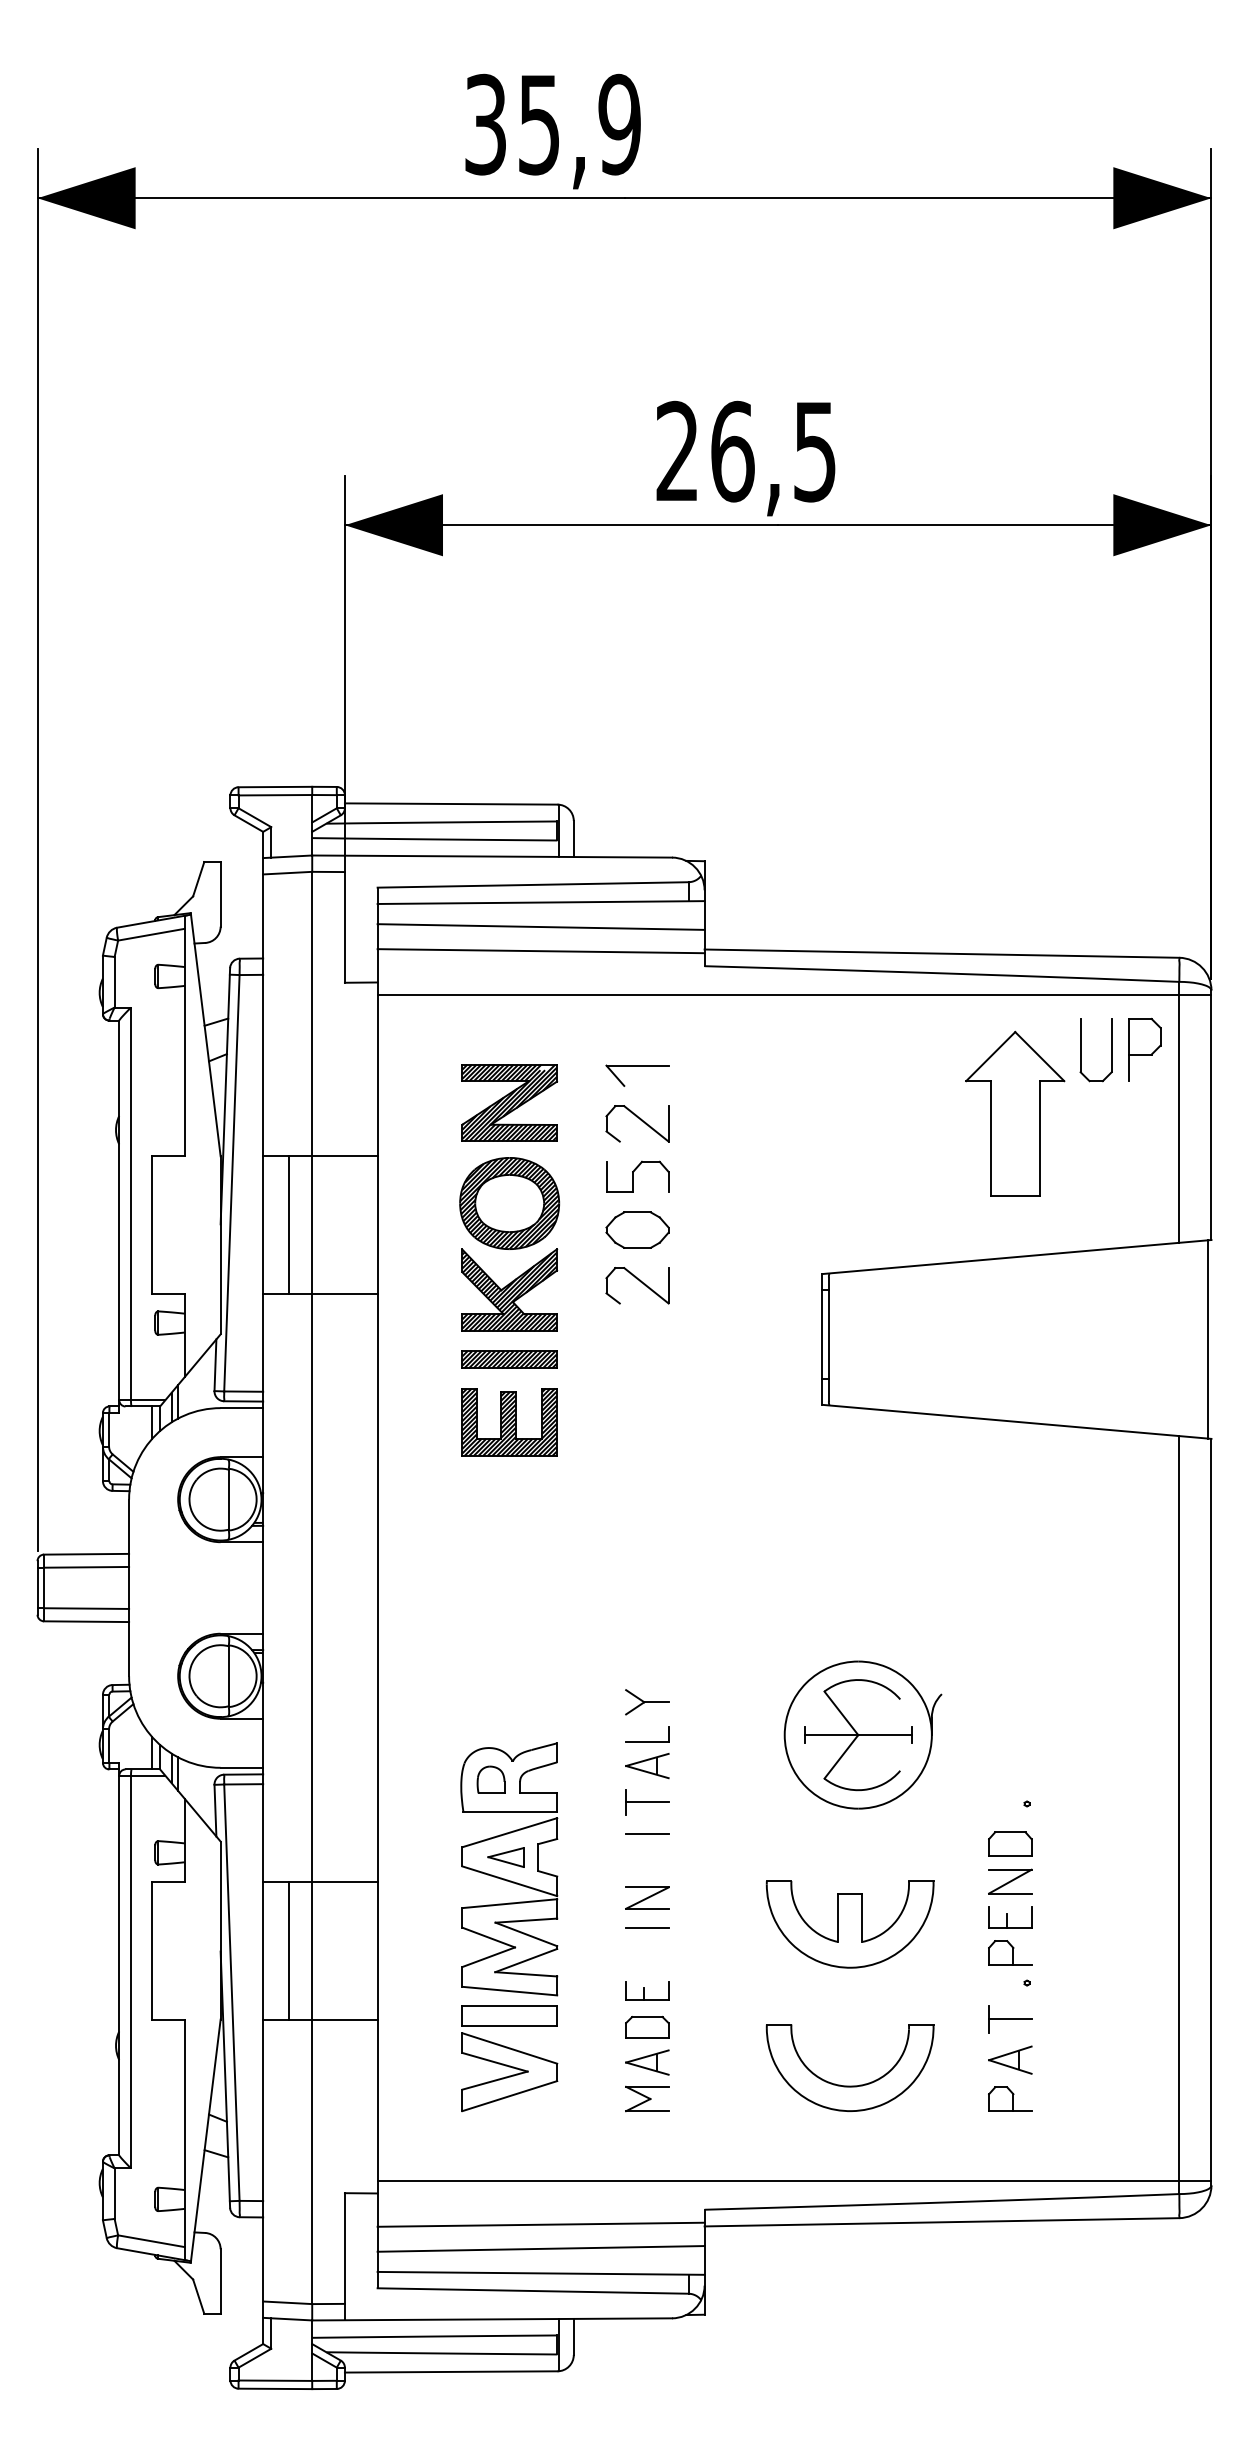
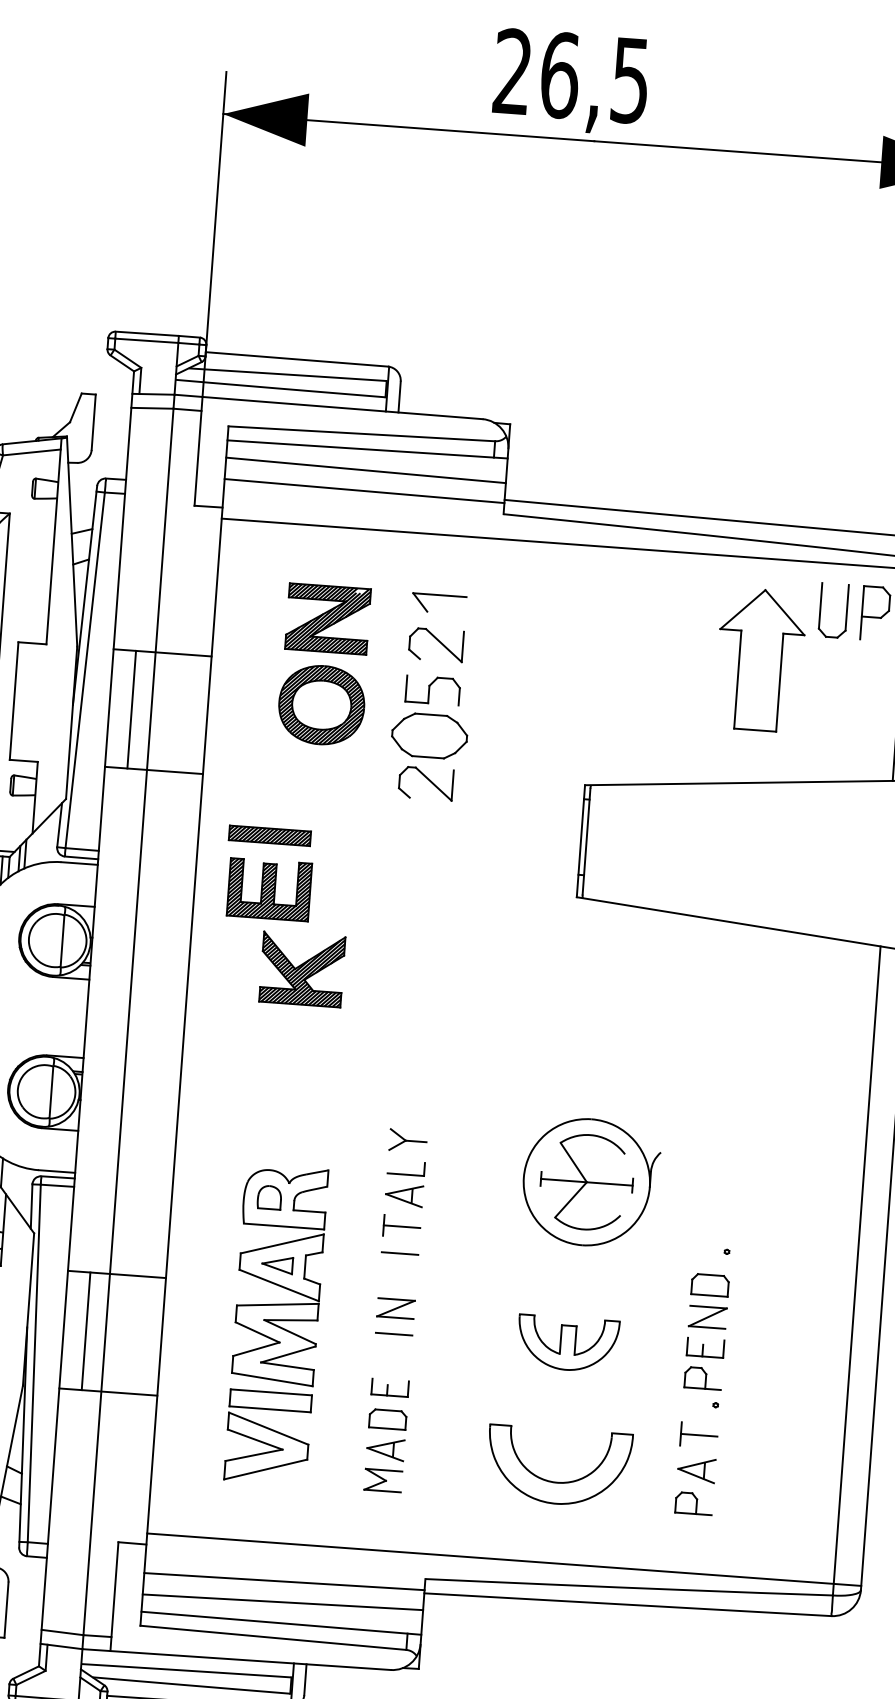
part: (637, 1229) -> (429, 735), size x1.4
part: (509, 1289) -> (302, 968), moved
part: (509, 1359) -> (269, 835), moved
part: (509, 1422) -> (269, 889), moved
part: (849, 1924) -> (567, 1343), size x0.7

